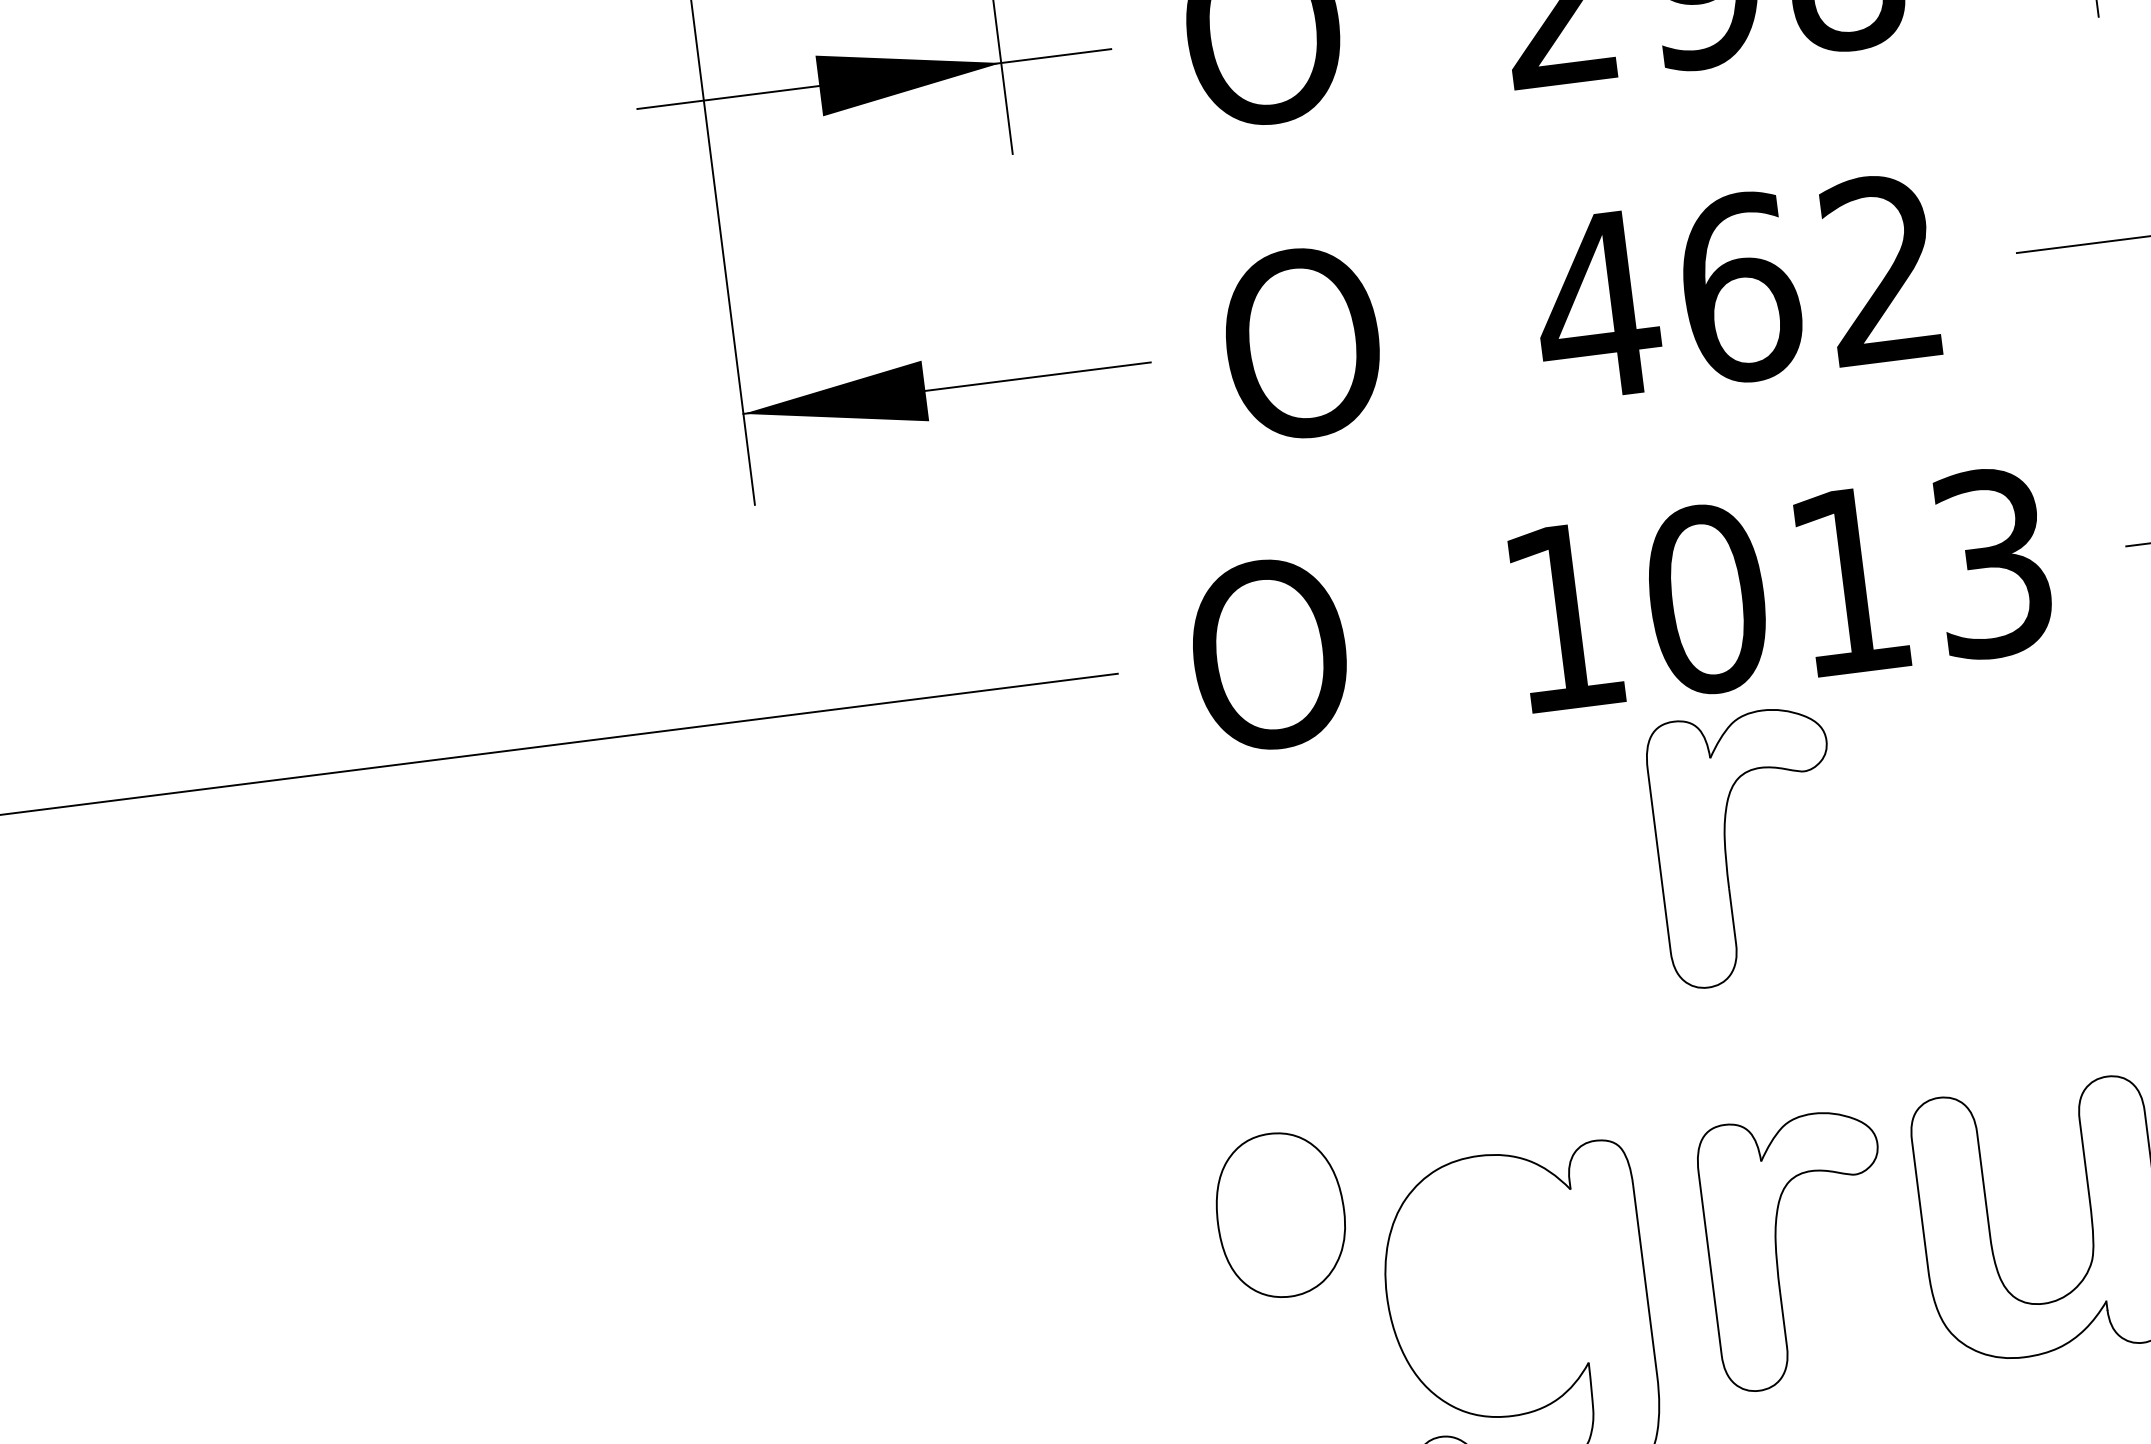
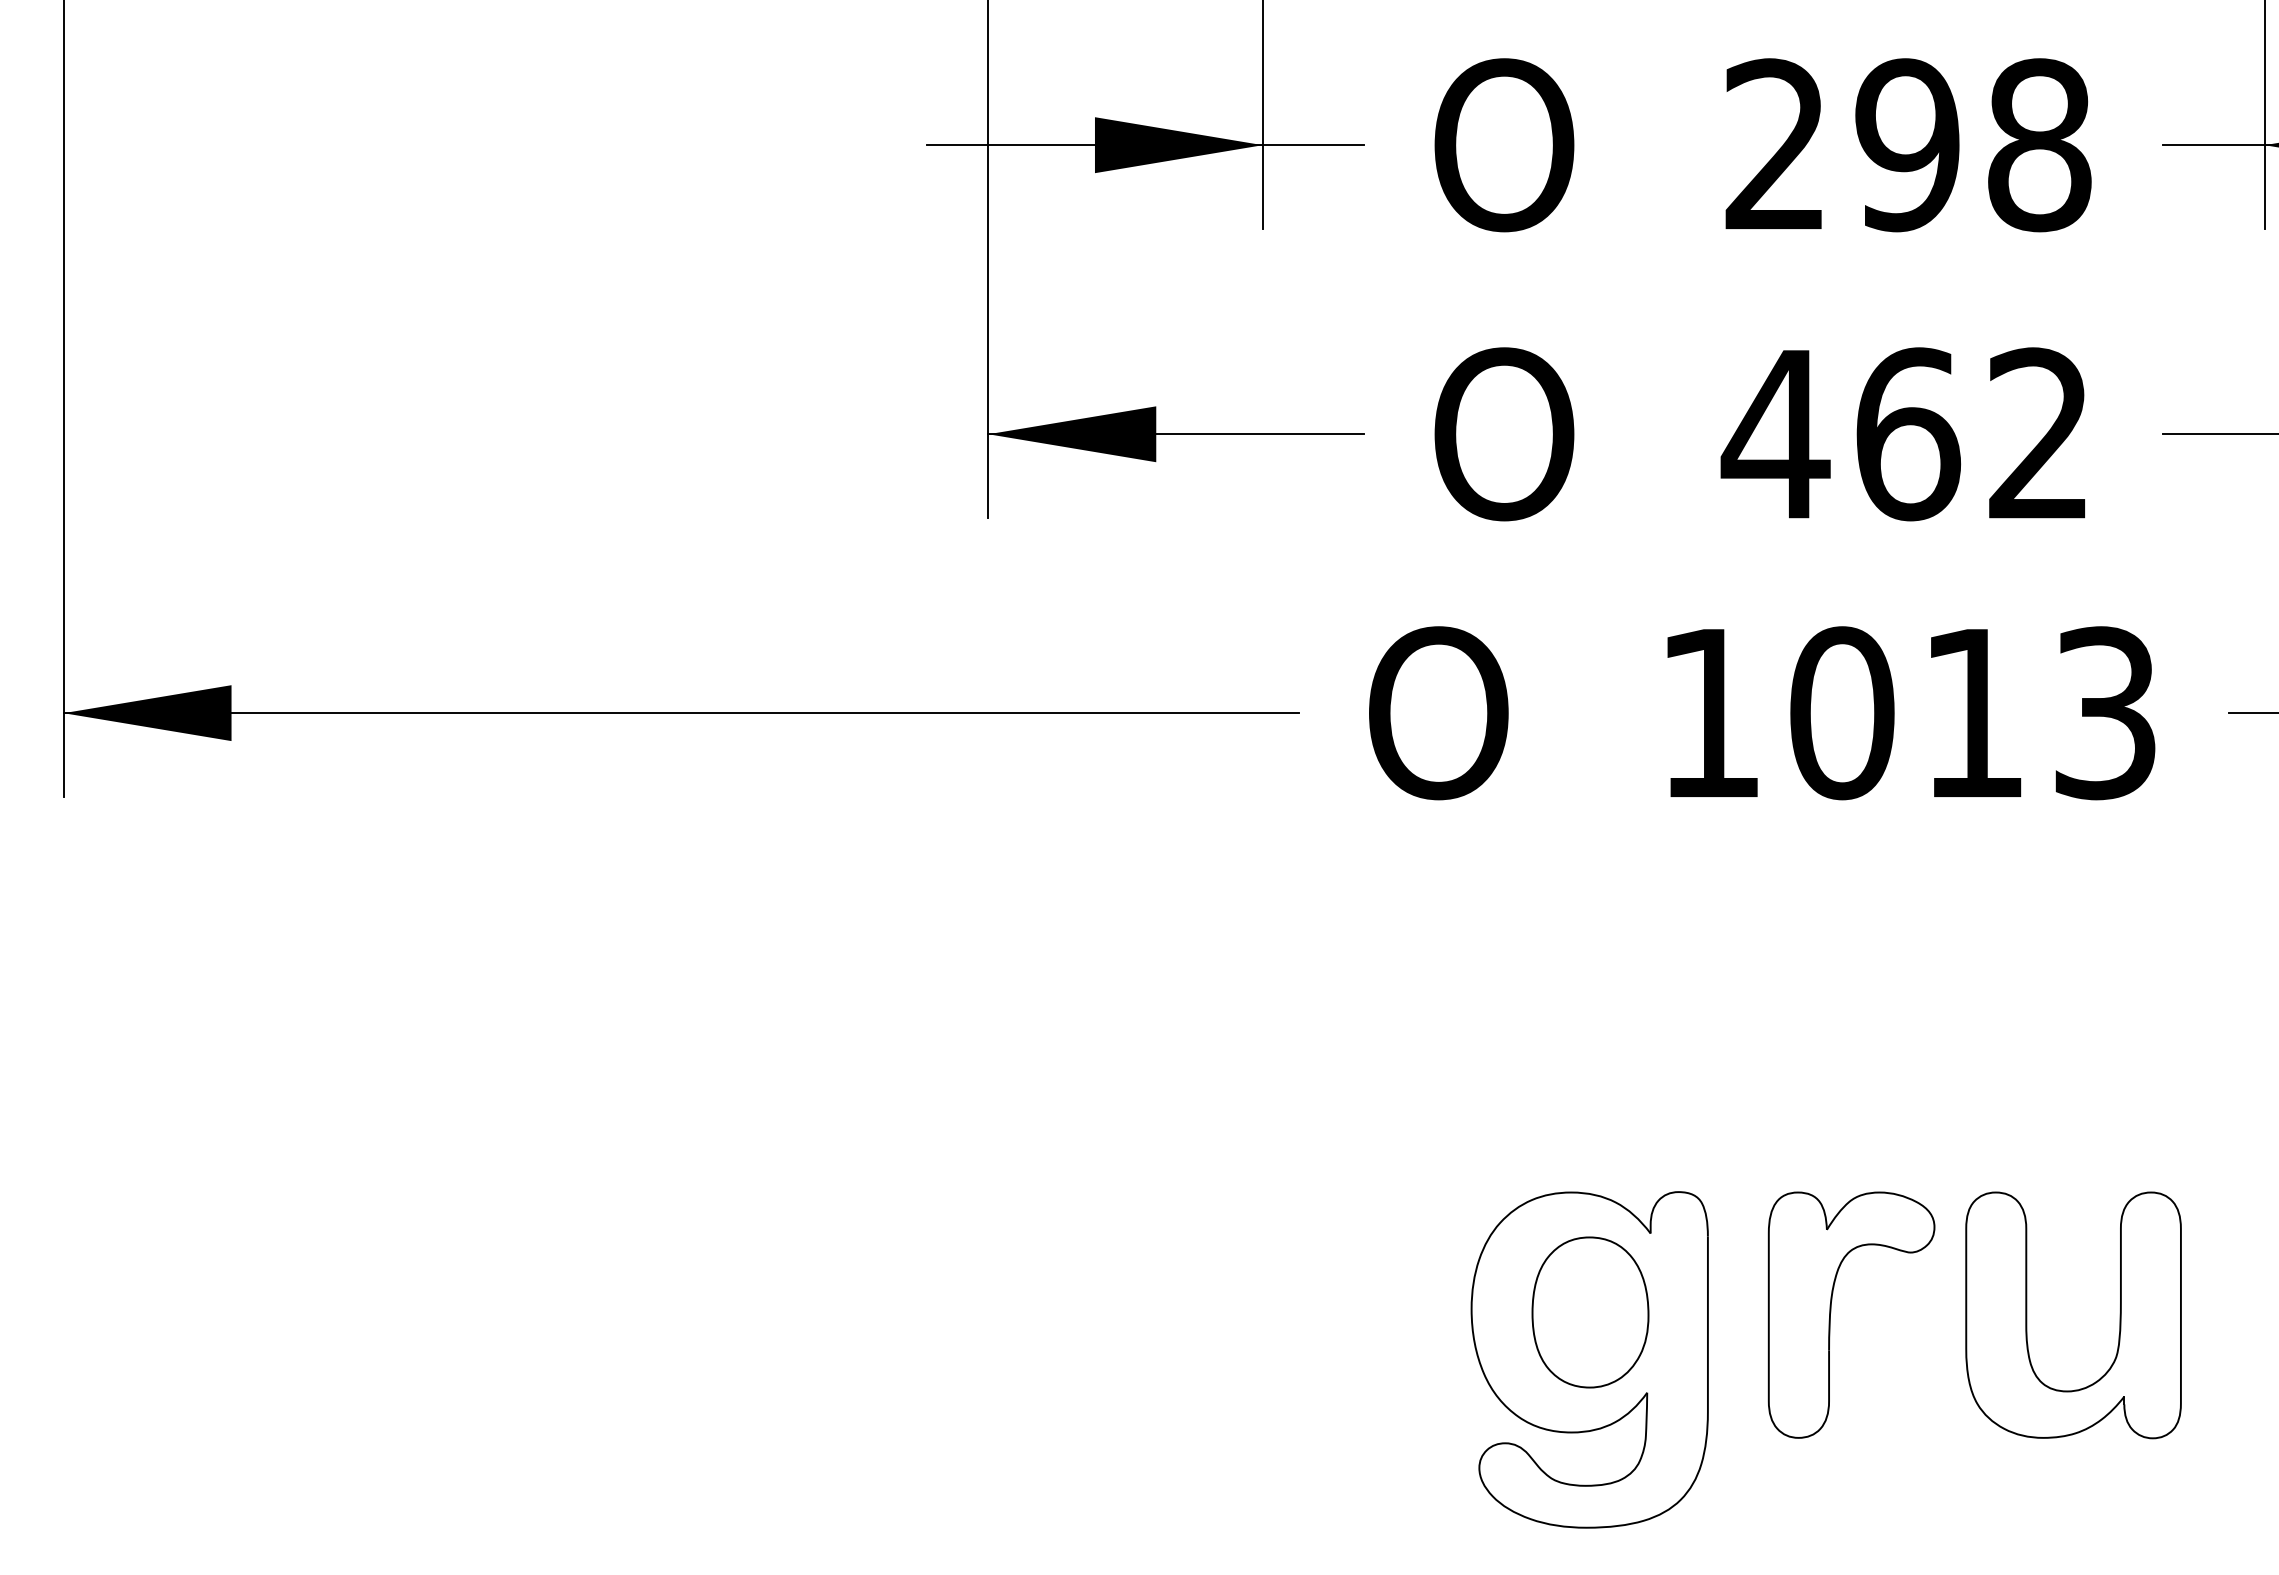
part: (1726, 847) -> (1831, 940), removed
part: (1280, 1215) -> (1590, 1312), moved

